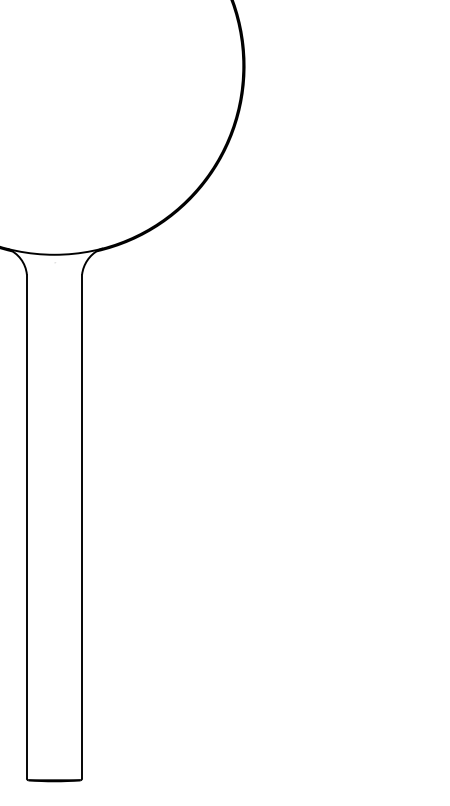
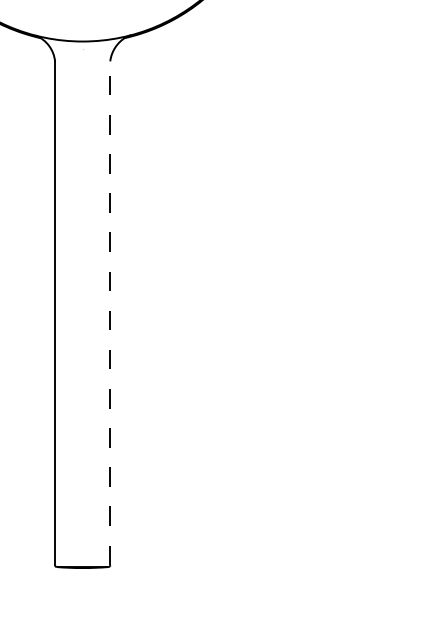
line: (82, 526) -> (110, 313), solid -> dashed

